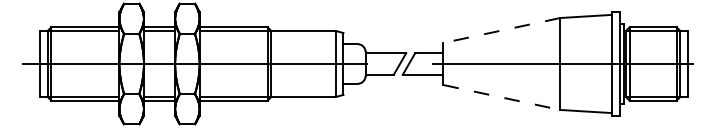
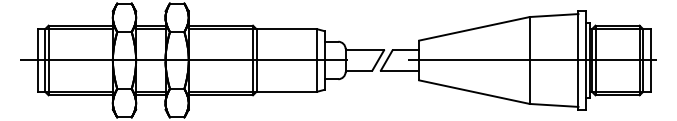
line: (501, 30) -> (474, 28), dashed -> solid
line: (502, 97) -> (475, 92), dashed -> solid

